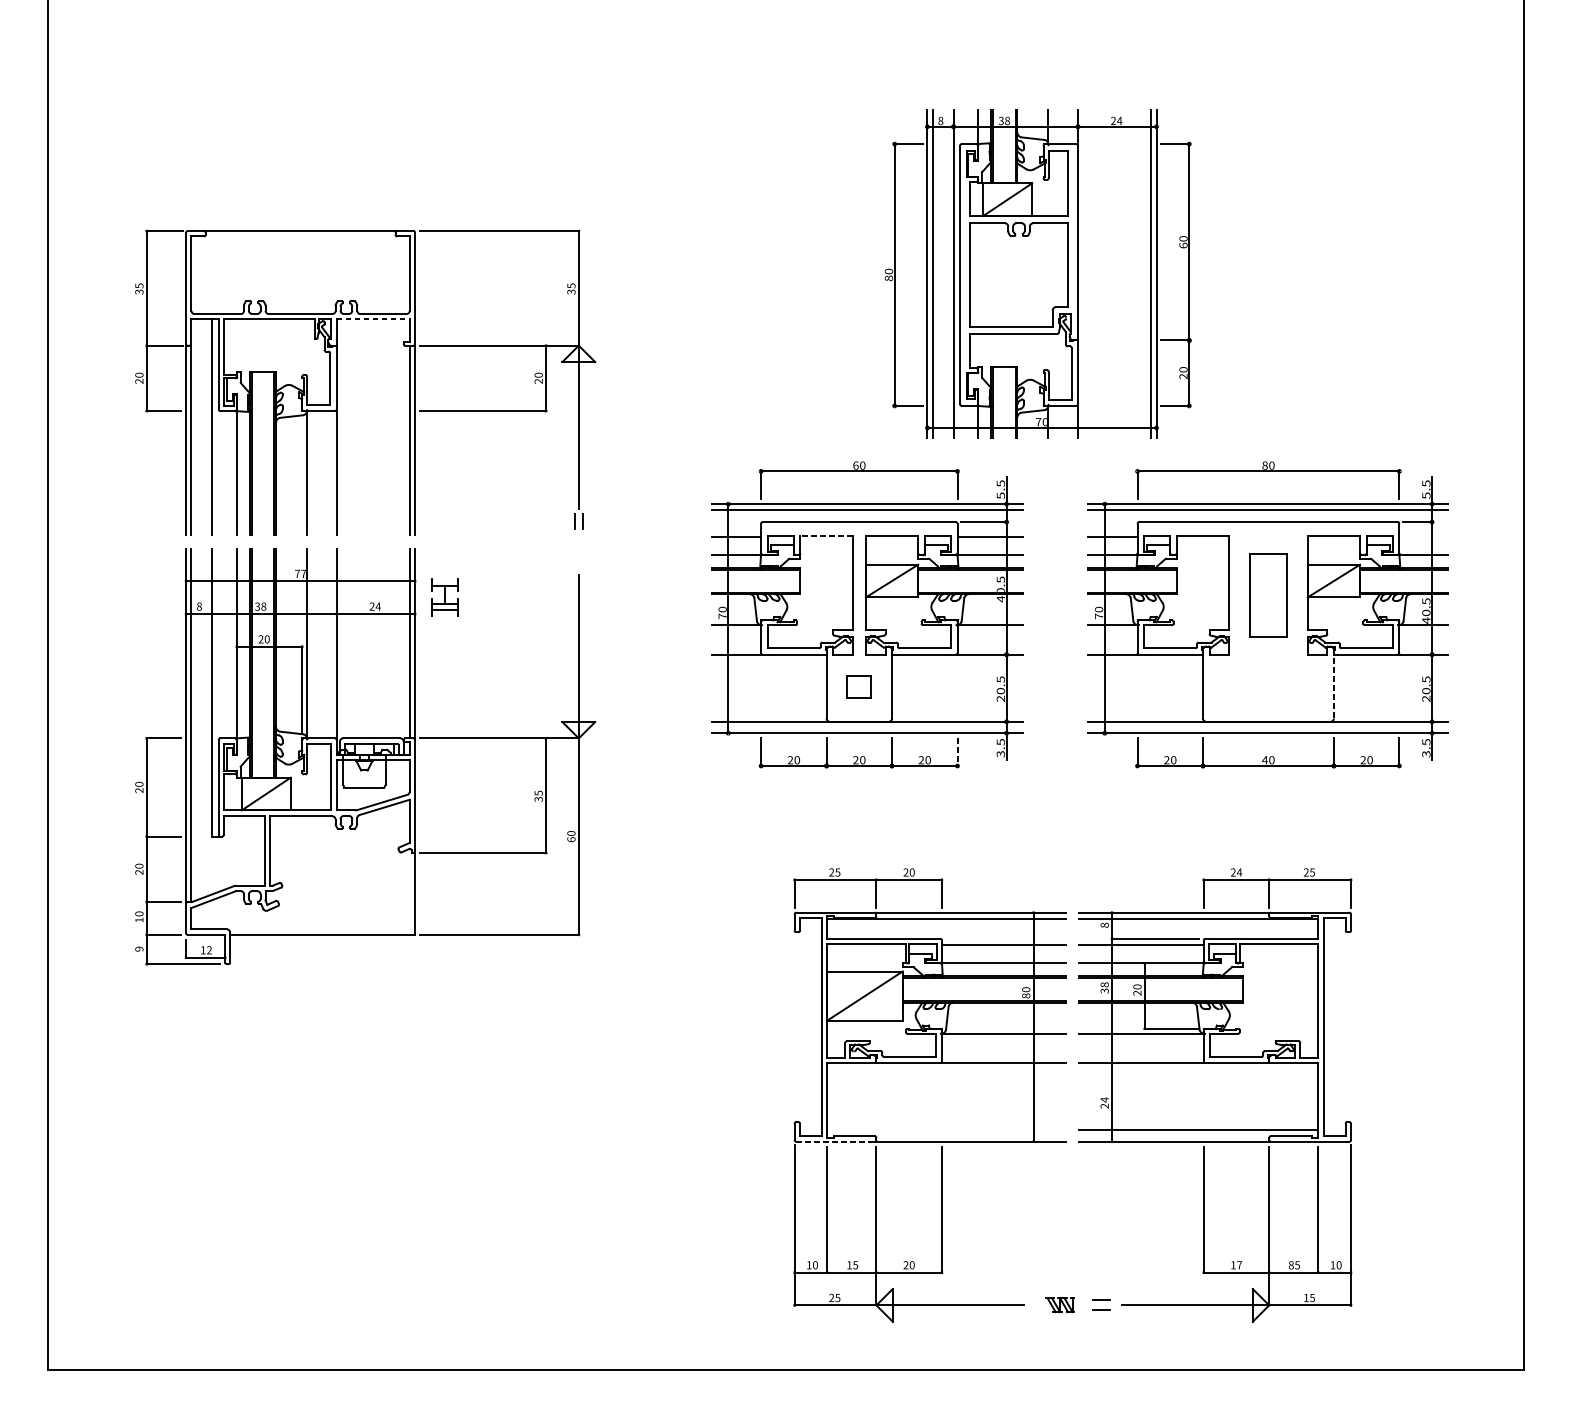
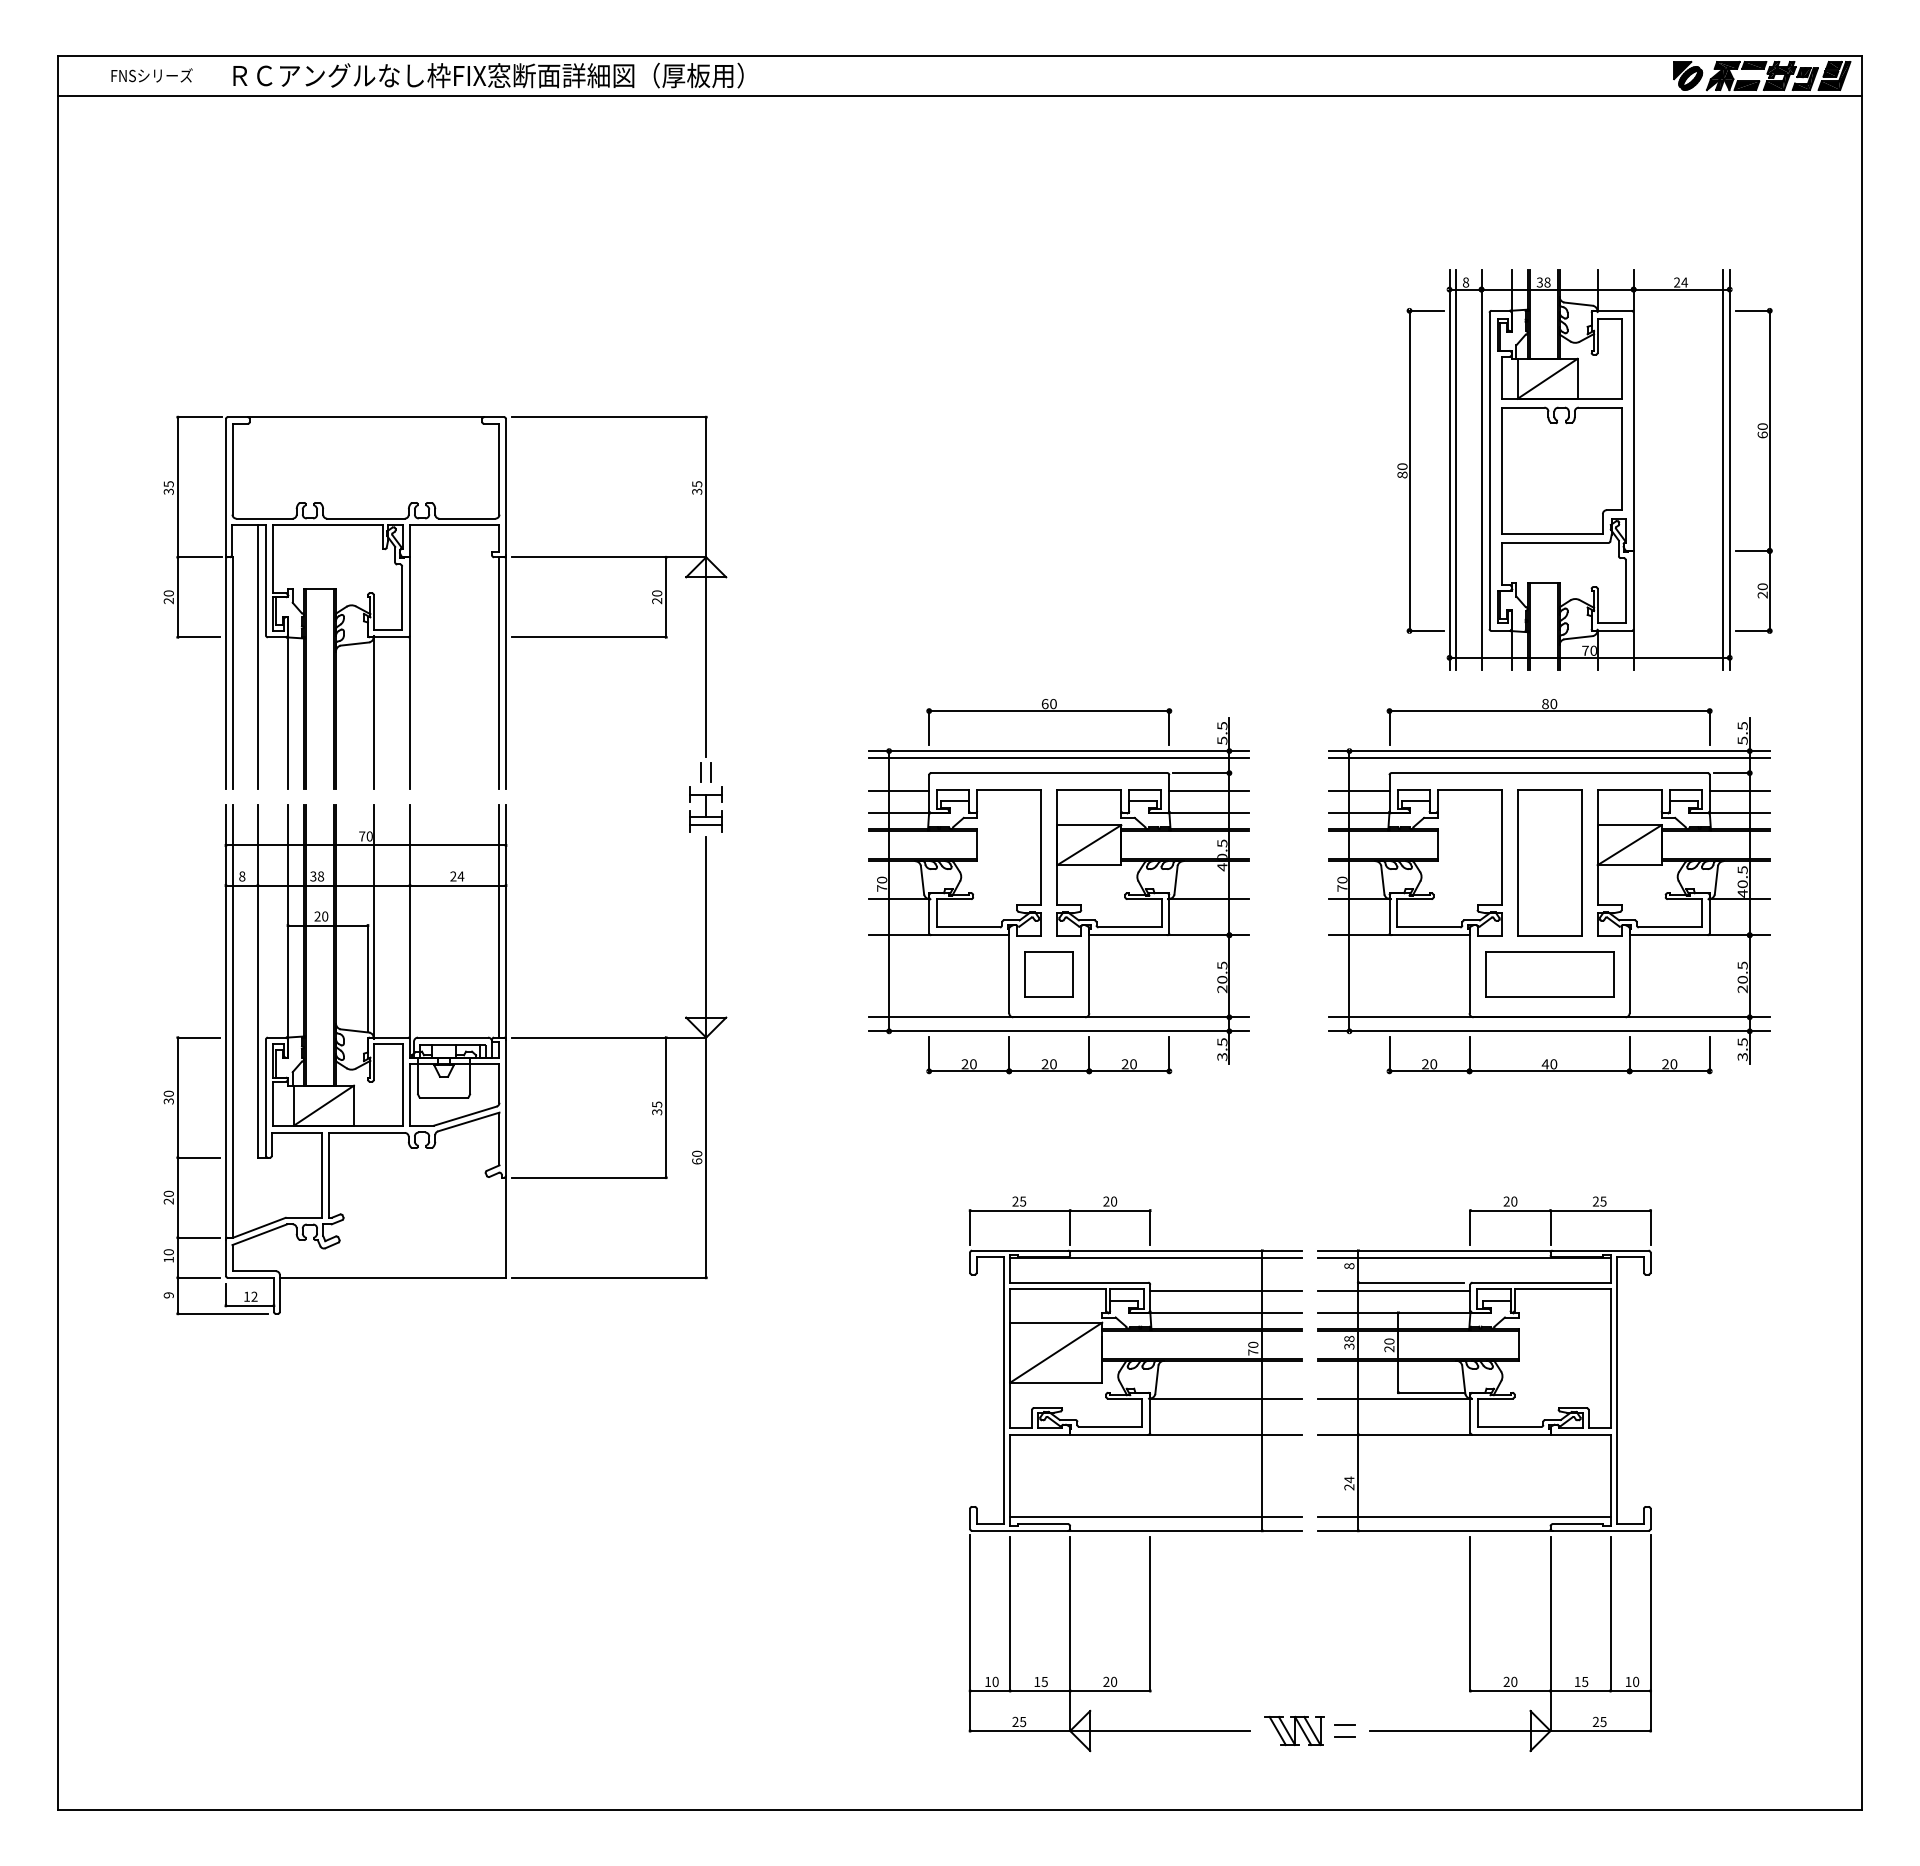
part: (1037, 273) -> (1584, 469), moved
line: (372, 319) -> (454, 525), dashed -> solid
line: (825, 536) -> (1008, 790), dashed -> solid
line: (1423, 537) -> (1739, 791), added
text: (303, 573) -> (369, 836), 77 -> 70
part: (1268, 595) -> (1549, 862), size x1.43
part: (444, 597) -> (705, 809), moved
line: (1333, 684) -> (1629, 971), dashed -> solid
part: (858, 686) -> (1048, 974), size x1.67
part: (1268, 686) -> (1549, 974), added
line: (957, 752) -> (1169, 1054), dashed -> solid
text: (139, 790) -> (168, 1101), 20 -> 30
text: (1238, 872) -> (1513, 1201), 24 -> 20
text: (1026, 995) -> (1253, 1352), 80 -> 70
line: (947, 1129) -> (1156, 1516), added
line: (835, 1141) -> (1020, 1530), dashed -> solid
text: (1236, 1264) -> (1510, 1681), 17 -> 20
text: (1291, 1264) -> (1577, 1681), 85 -> 15
text: (1305, 1297) -> (1595, 1721), 15 -> 25
part: (1059, 1304) -> (1294, 1730), size x1.67

